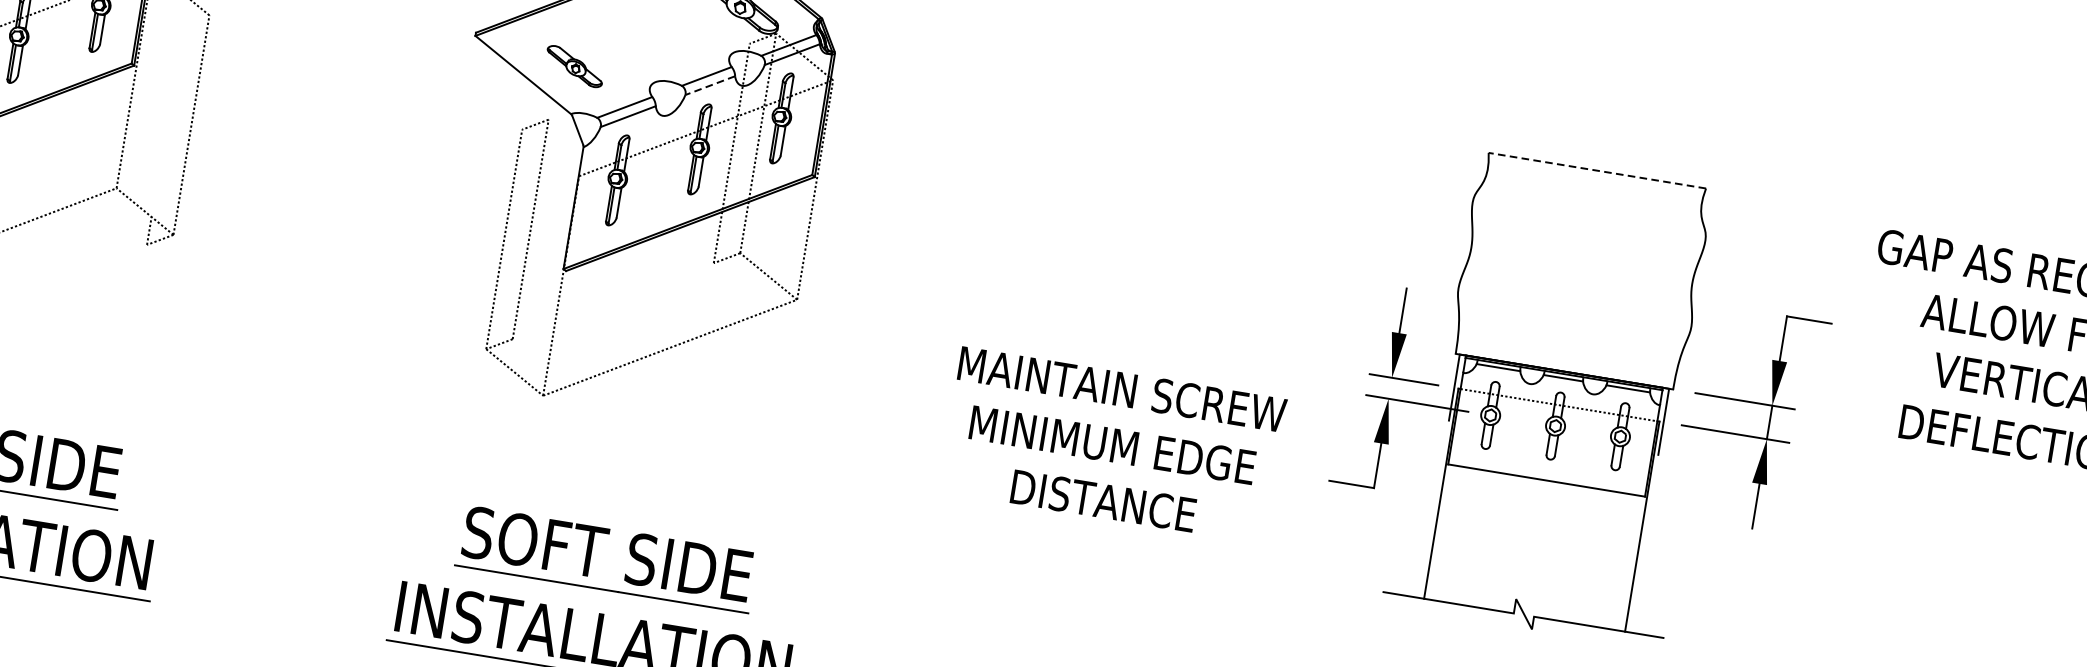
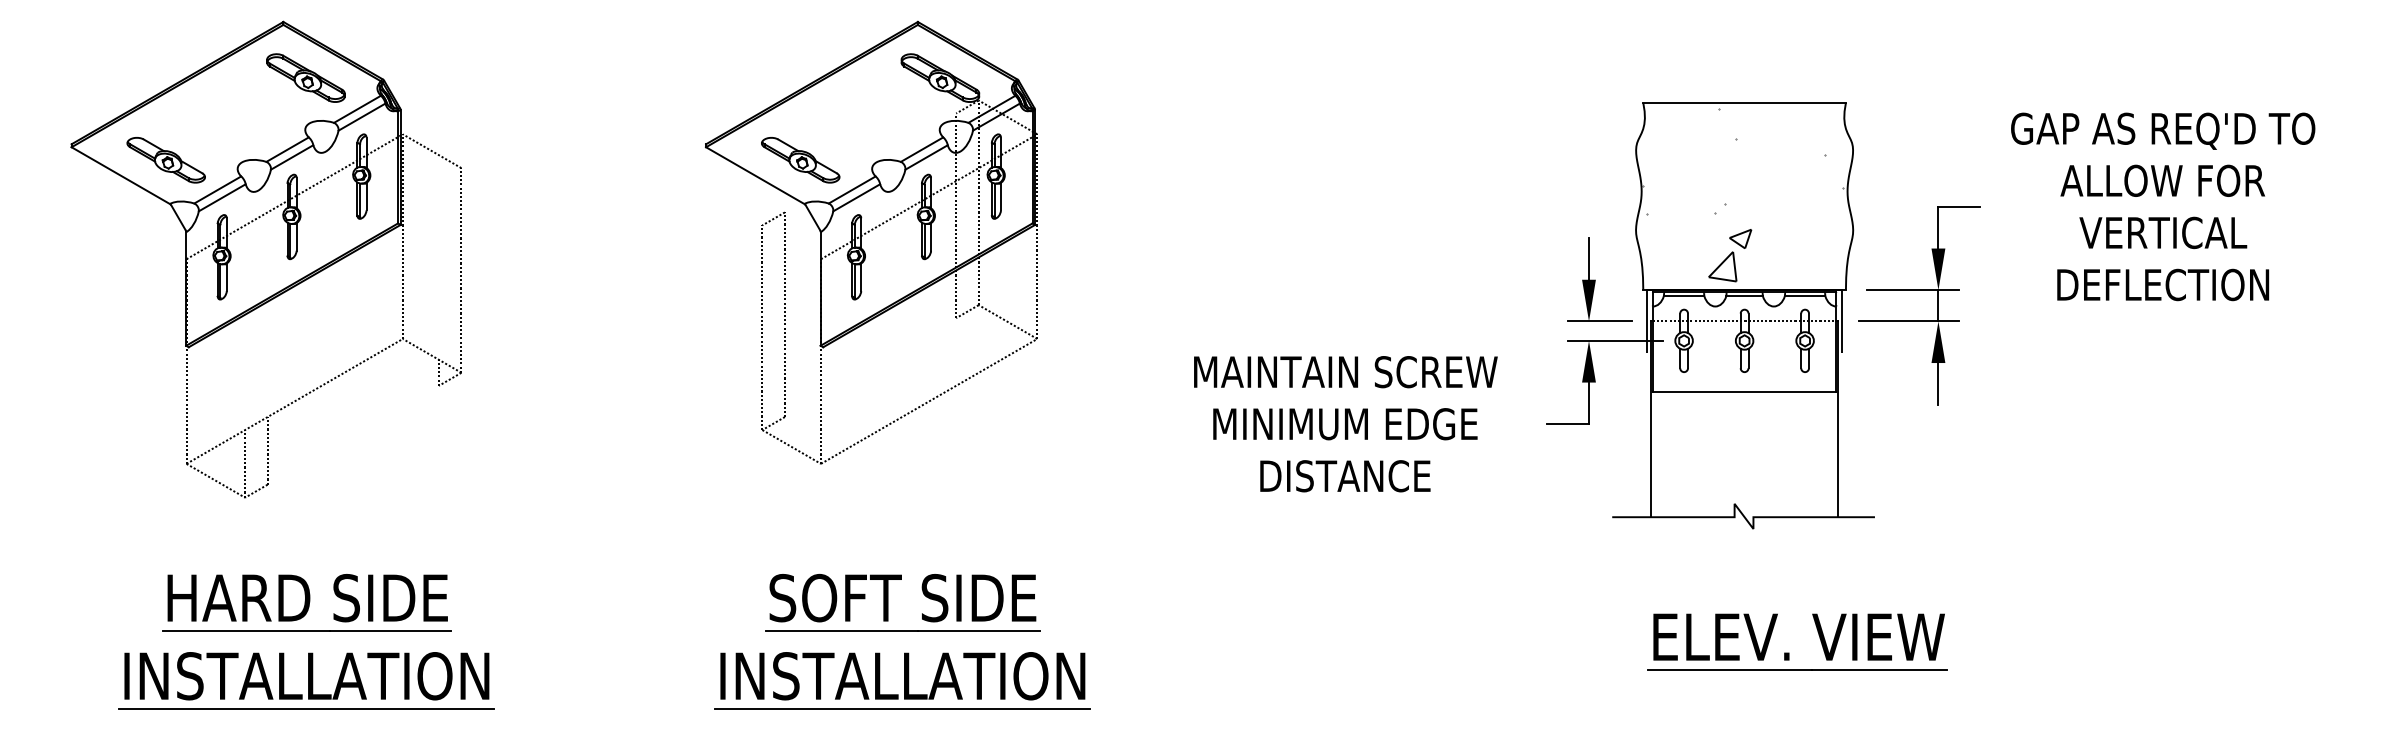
part: (574, 66) -> (800, 160), size x1.43
line: (710, 85) -> (926, 157), dashed -> solid
line: (1597, 170) -> (1744, 102), dashed -> solid
hatch: (1579, 268) -> (1742, 194), added

